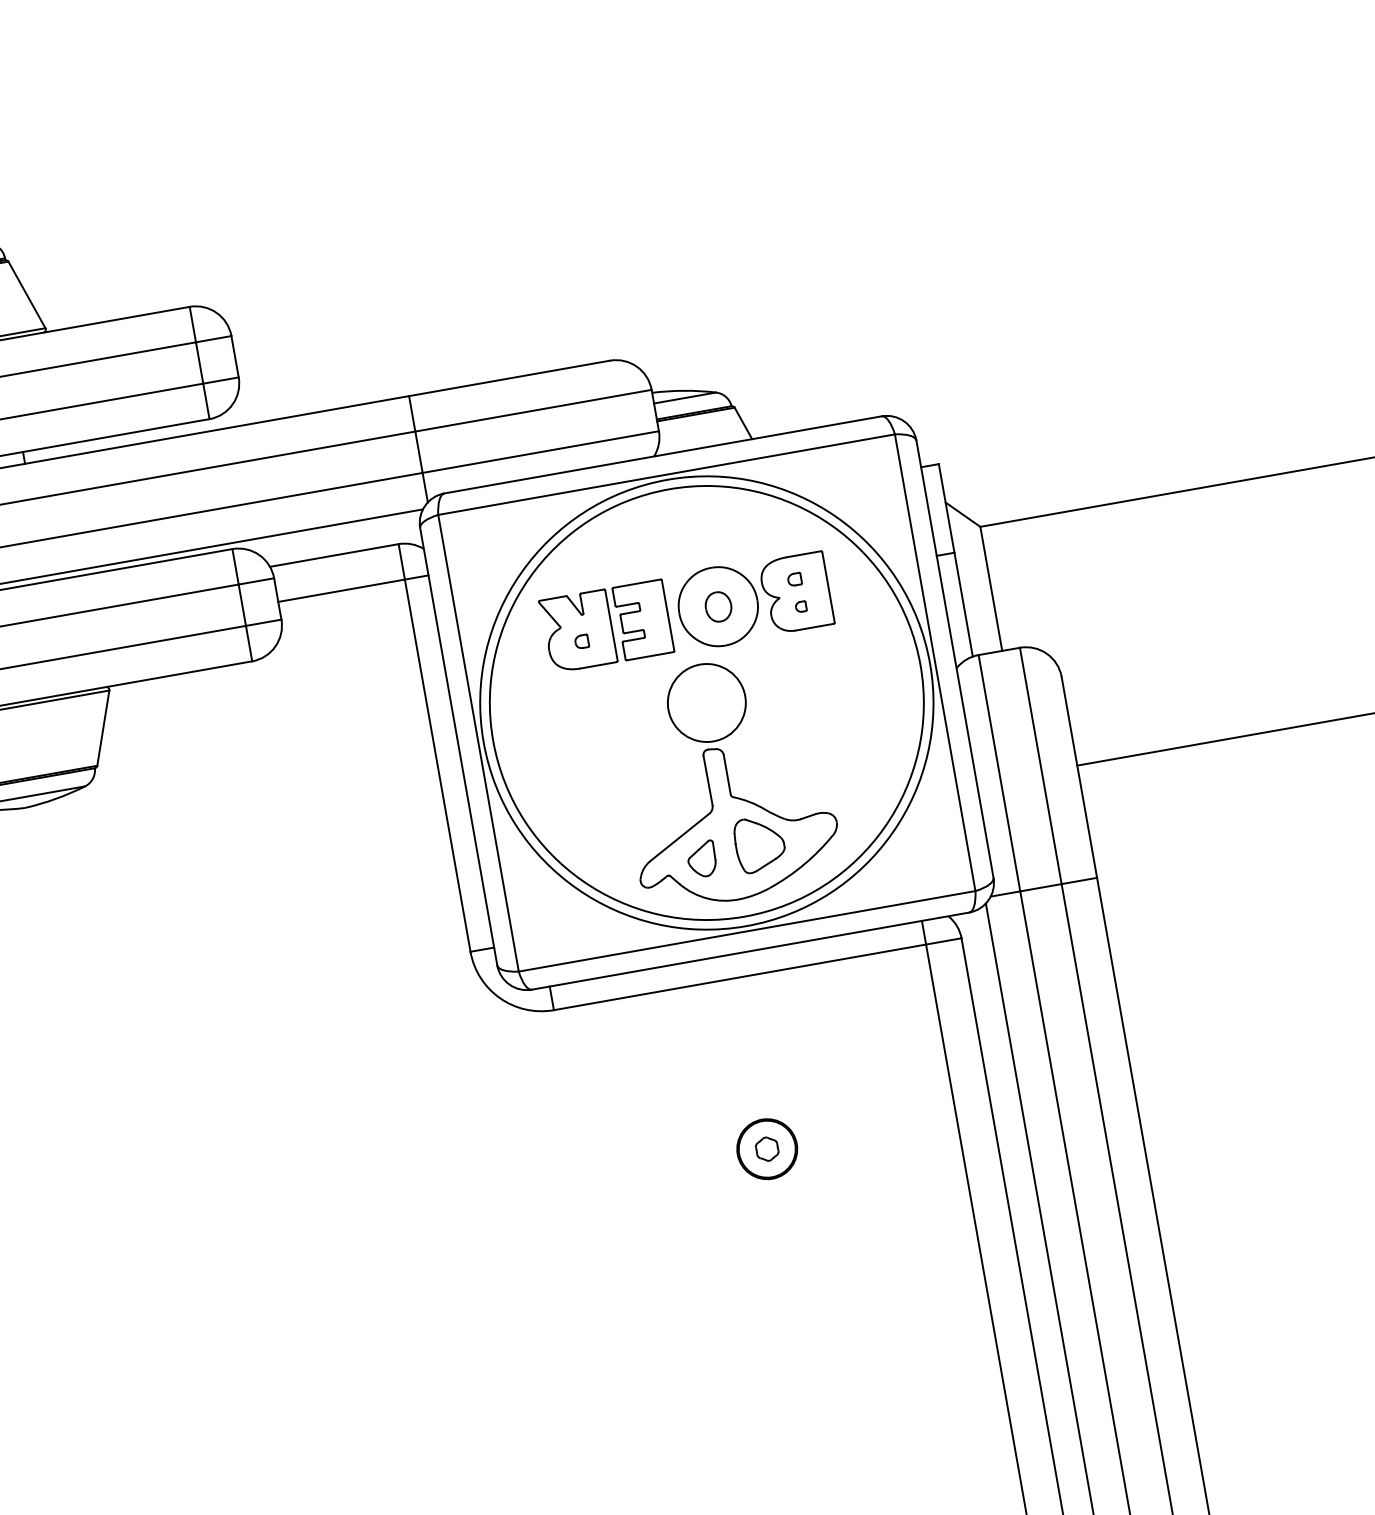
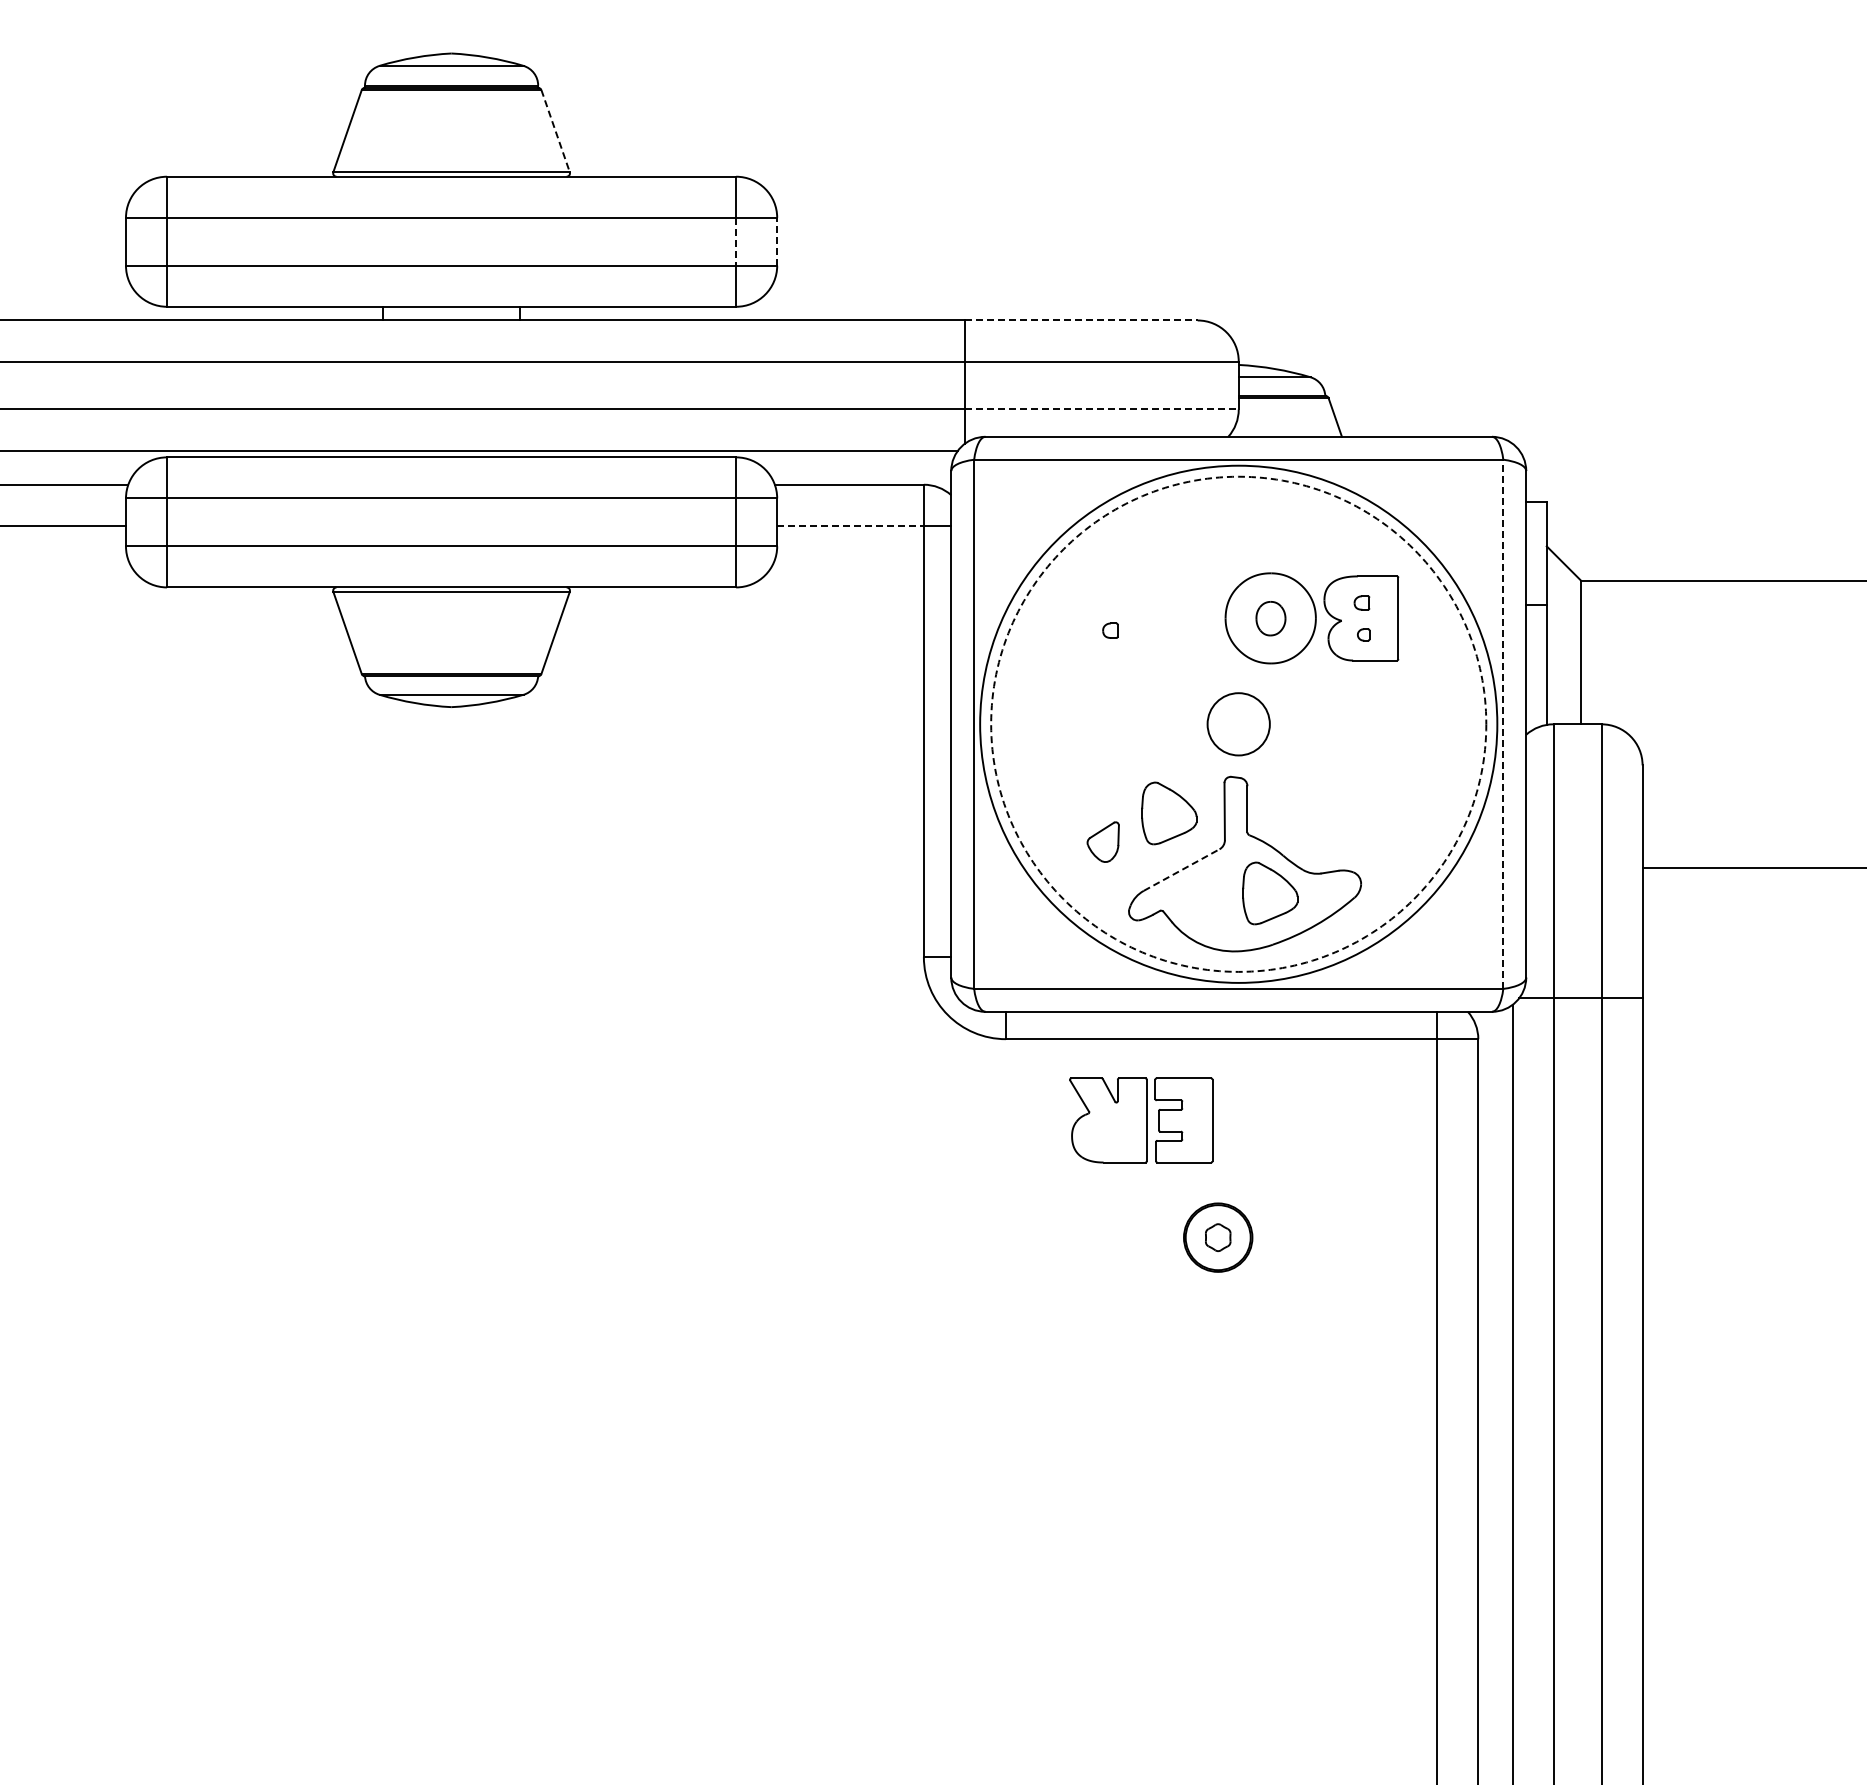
line: (26, 295) -> (555, 131), solid -> dashed
line: (235, 356) -> (777, 241), solid -> dashed
line: (199, 362) -> (736, 241), solid -> dashed
line: (509, 378) -> (1081, 320), solid -> dashed
line: (540, 452) -> (1101, 409), solid -> dashed
line: (342, 590) -> (851, 525), solid -> dashed
part: (606, 626) -> (1141, 1120), moved
line: (935, 662) -> (1503, 724), solid -> dashed
circle: (706, 702) -> (1238, 723), size x0.7
circle: (706, 702) -> (1238, 723), solid -> dashed
part: (660, 790) -> (1169, 813), added
line: (680, 836) -> (1182, 869), solid -> dashed
part: (701, 859) -> (1102, 841), moved

